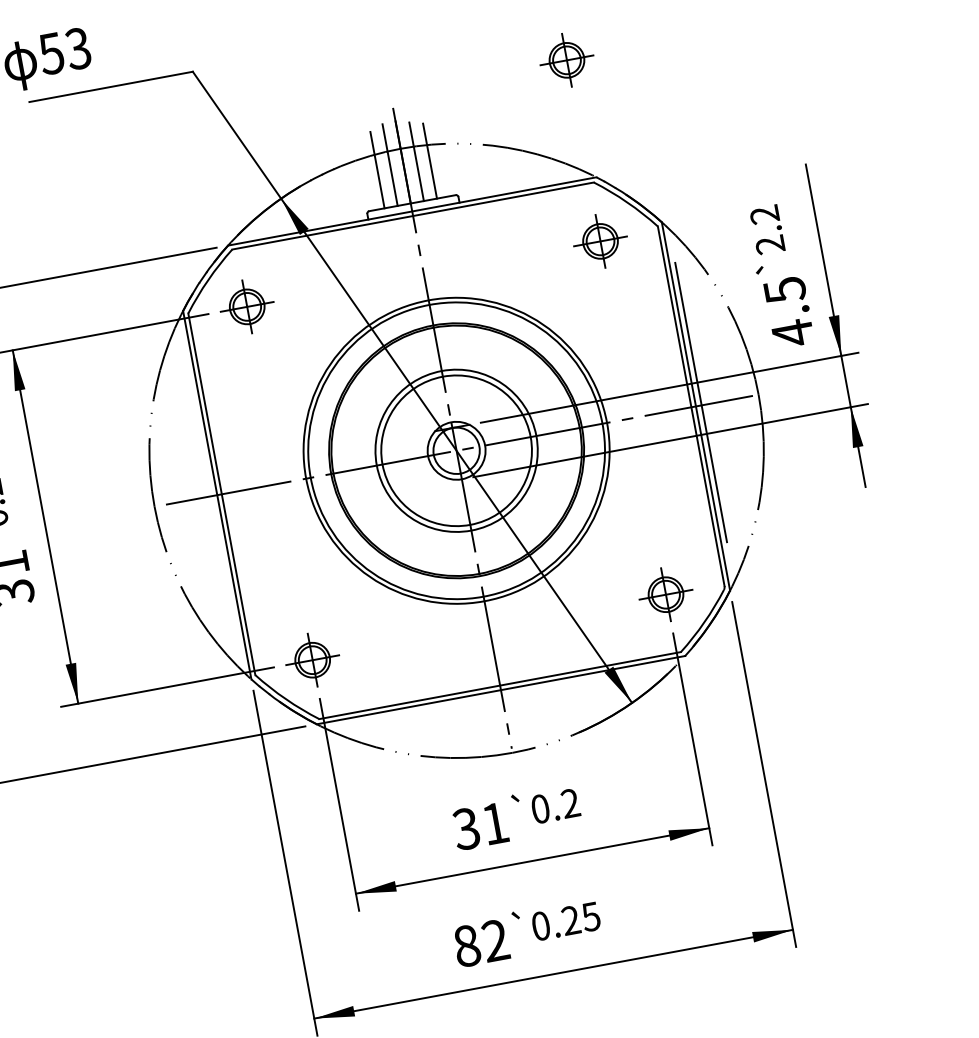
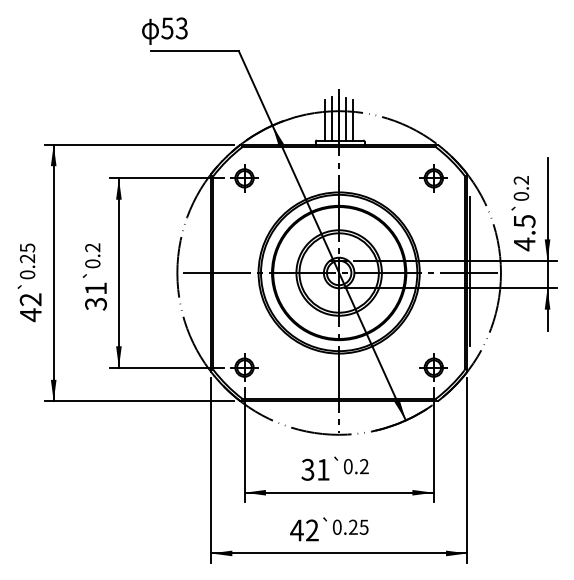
part: (566, 60) -> (433, 81), removed
text: (770, 244) -> (521, 196), 2.2 -> 0.2
text: (466, 946) -> (296, 530), 82 -> 42

